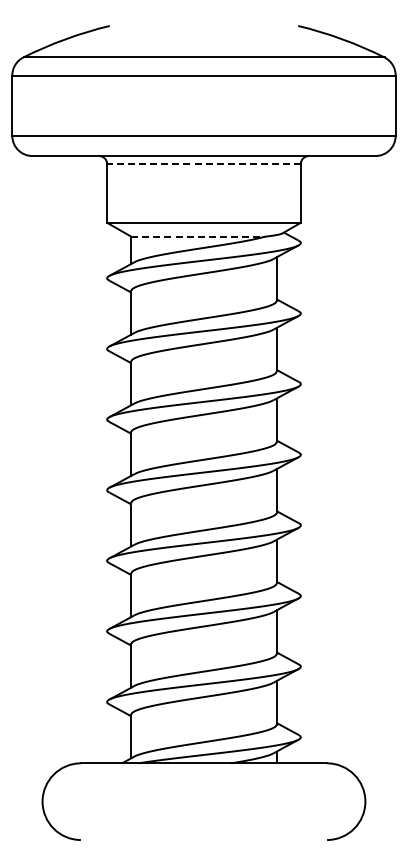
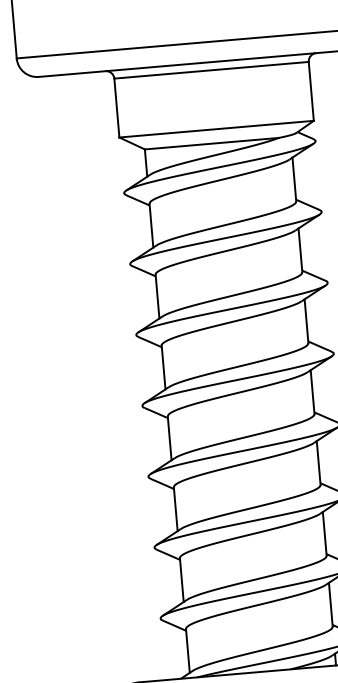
line: (203, 164) -> (211, 70), dashed -> solid
line: (198, 236) -> (212, 143), dashed -> solid

